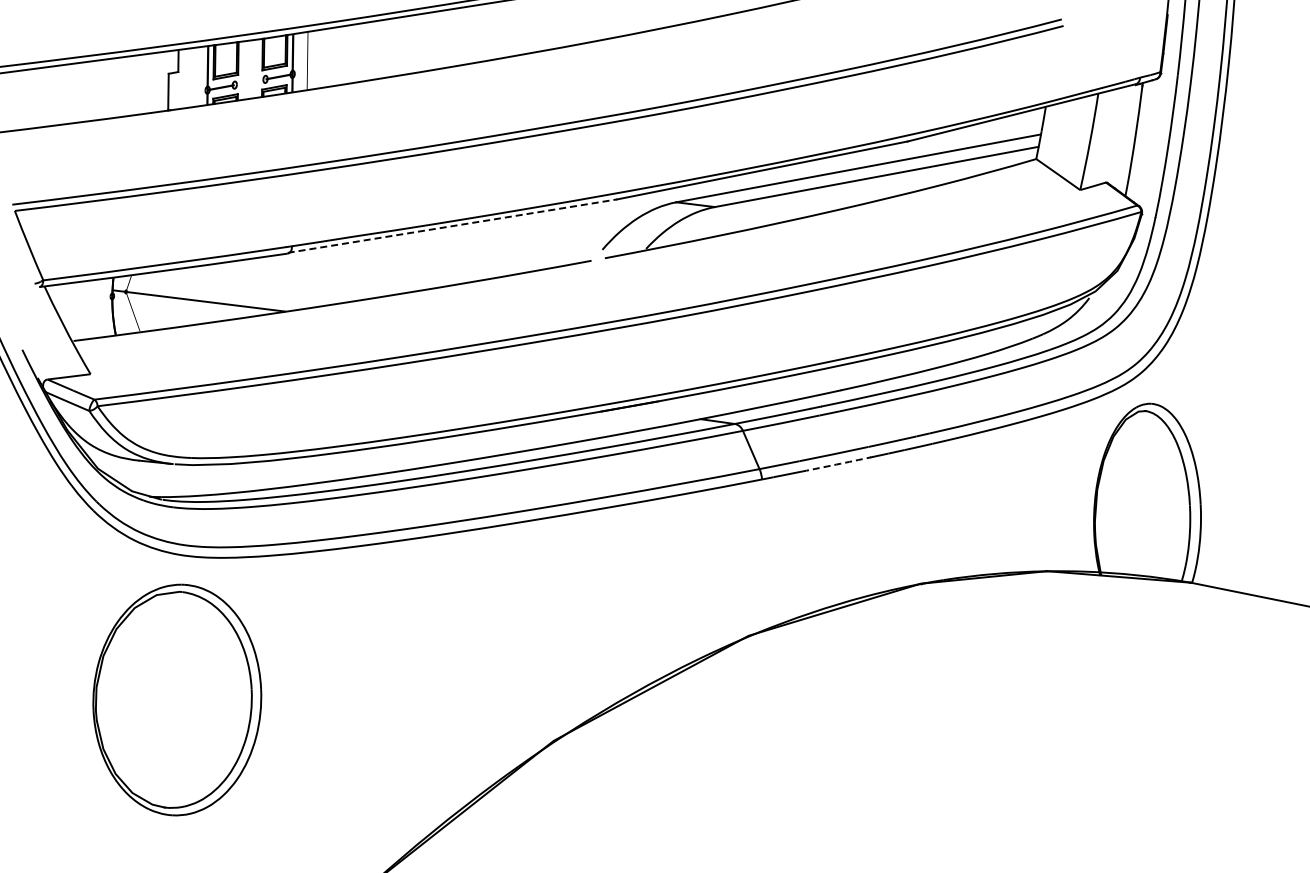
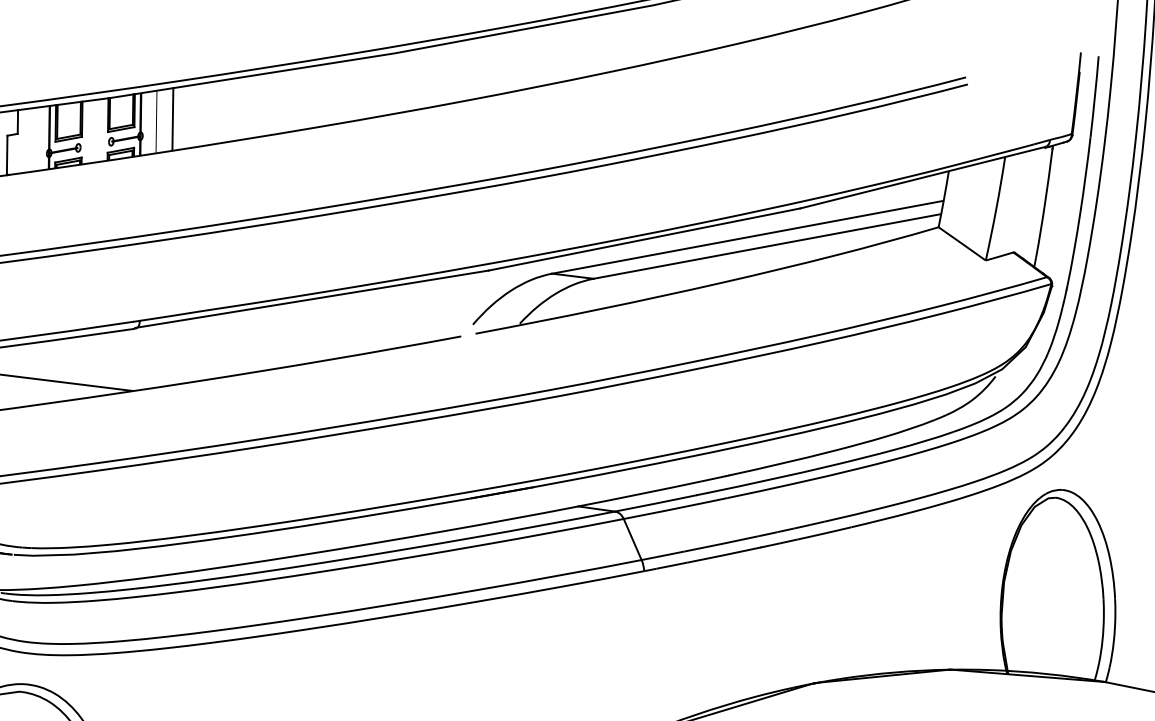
line: (322, 58) -> (172, 119), added
line: (452, 226) -> (312, 299), dashed -> solid
arc: (836, 464) -> (724, 555), dashed -> solid

